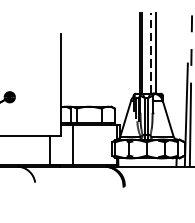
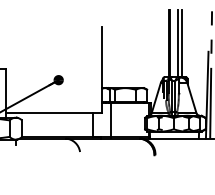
line: (151, 53) -> (177, 43), dashed -> solid

